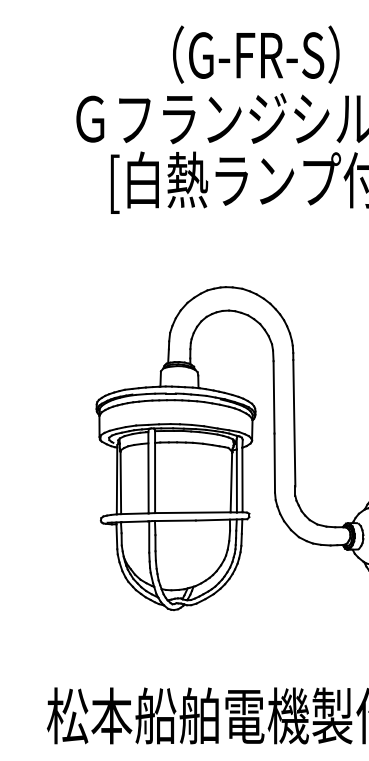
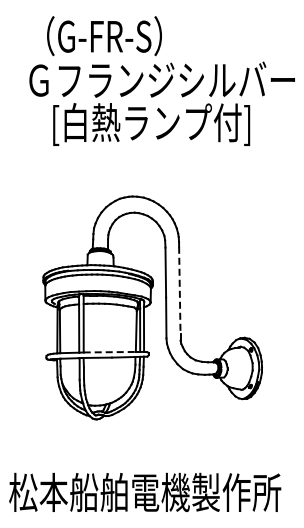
text: (256, 55) -> (104, 36), moved
line: (293, 423) -> (179, 290), solid -> dashed
line: (193, 513) -> (110, 352), solid -> dashed

